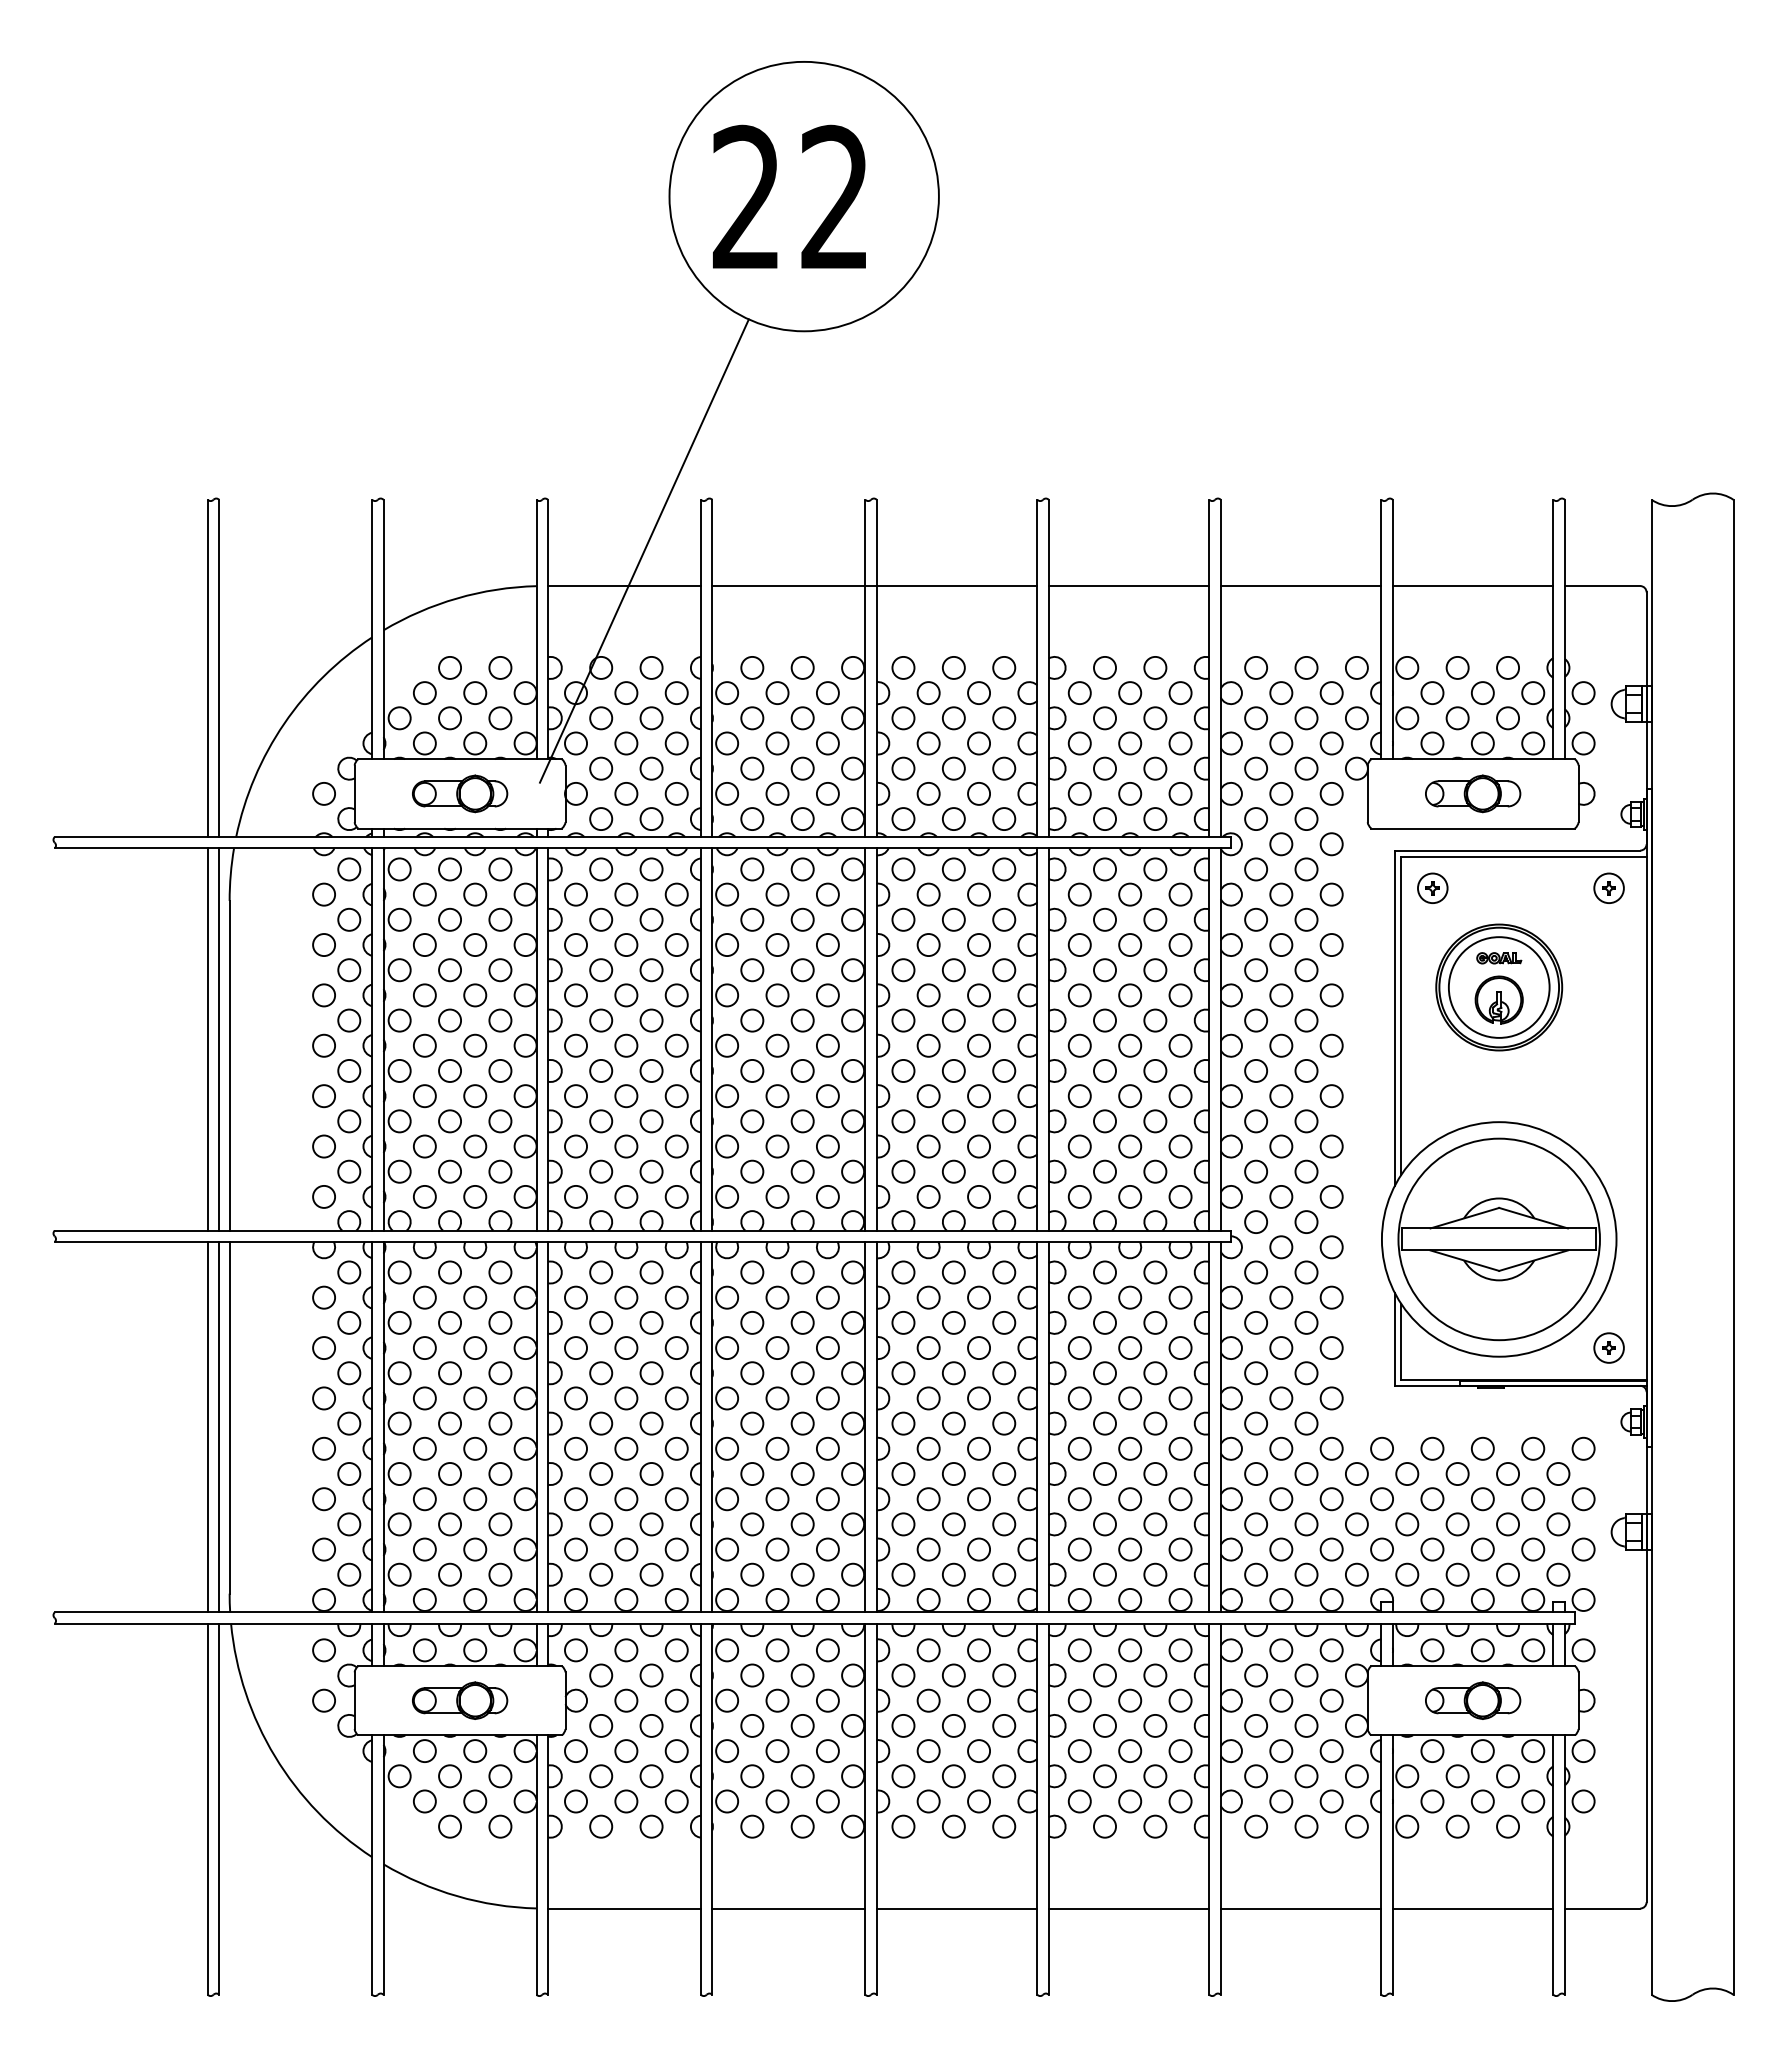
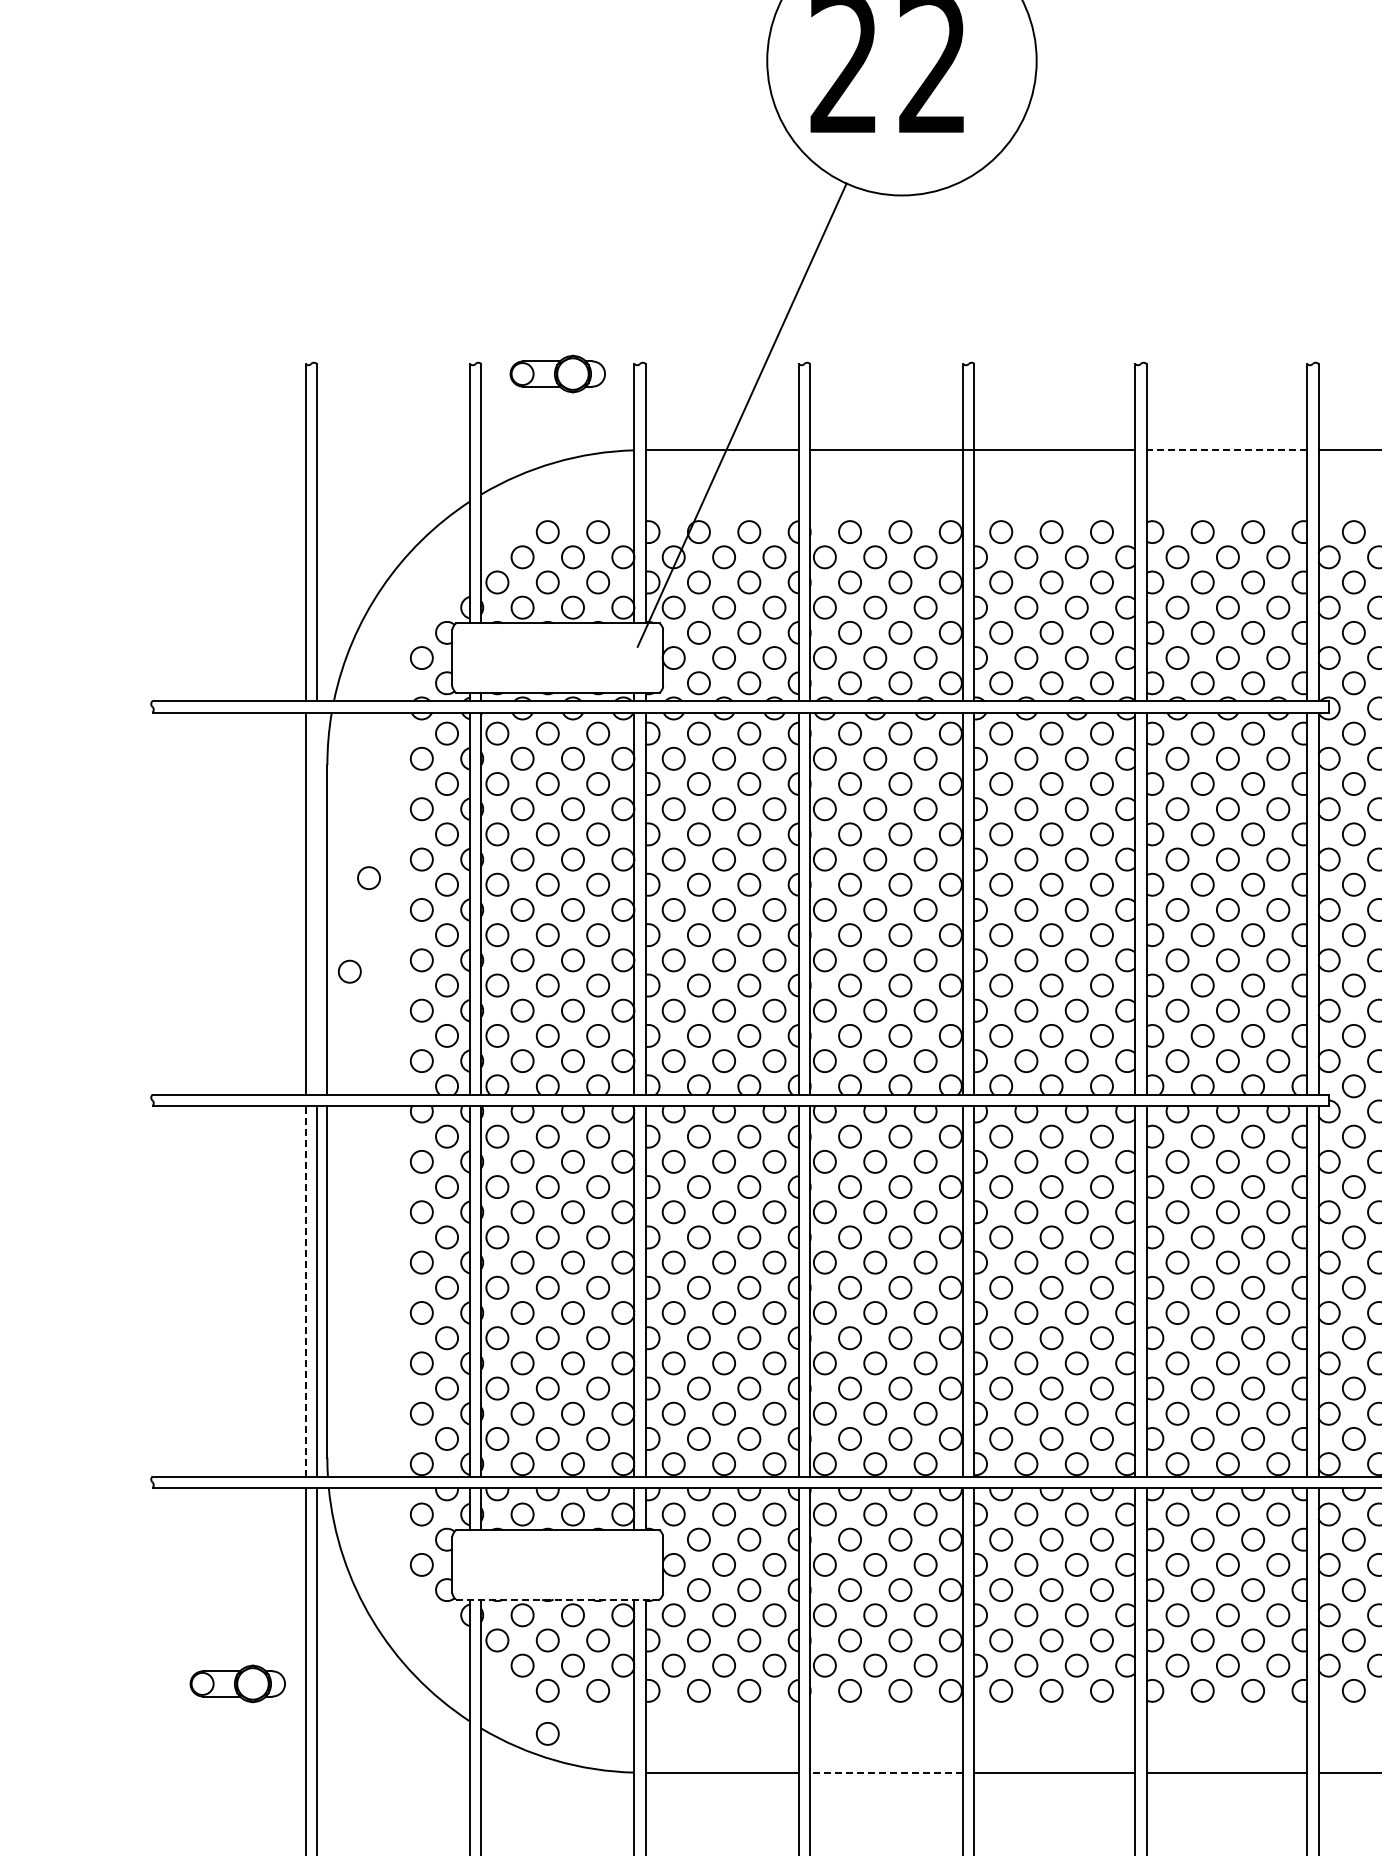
line: (1128, 586) -> (1226, 450), solid -> dashed
part: (460, 793) -> (558, 373), moved
circle: (271, 1013) -> (369, 877), added
line: (219, 1039) -> (317, 903), removed
circle: (251, 1107) -> (349, 971), added
line: (207, 1426) -> (305, 1290), solid -> dashed
part: (460, 1700) -> (238, 1683), moved
line: (460, 1735) -> (558, 1599), solid -> dashed
circle: (449, 1869) -> (547, 1733), added
line: (788, 1908) -> (886, 1772), solid -> dashed

